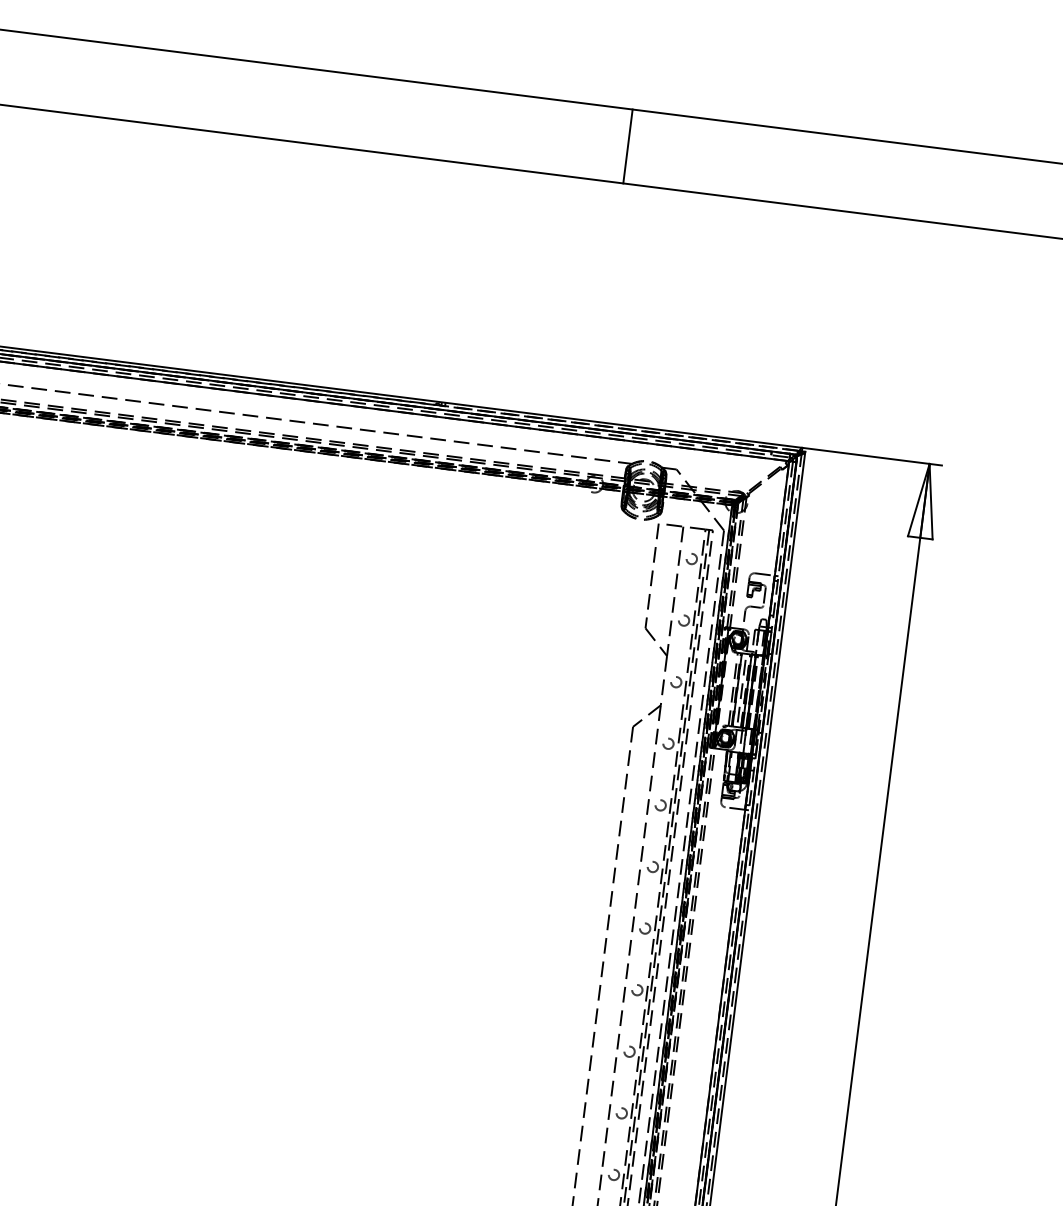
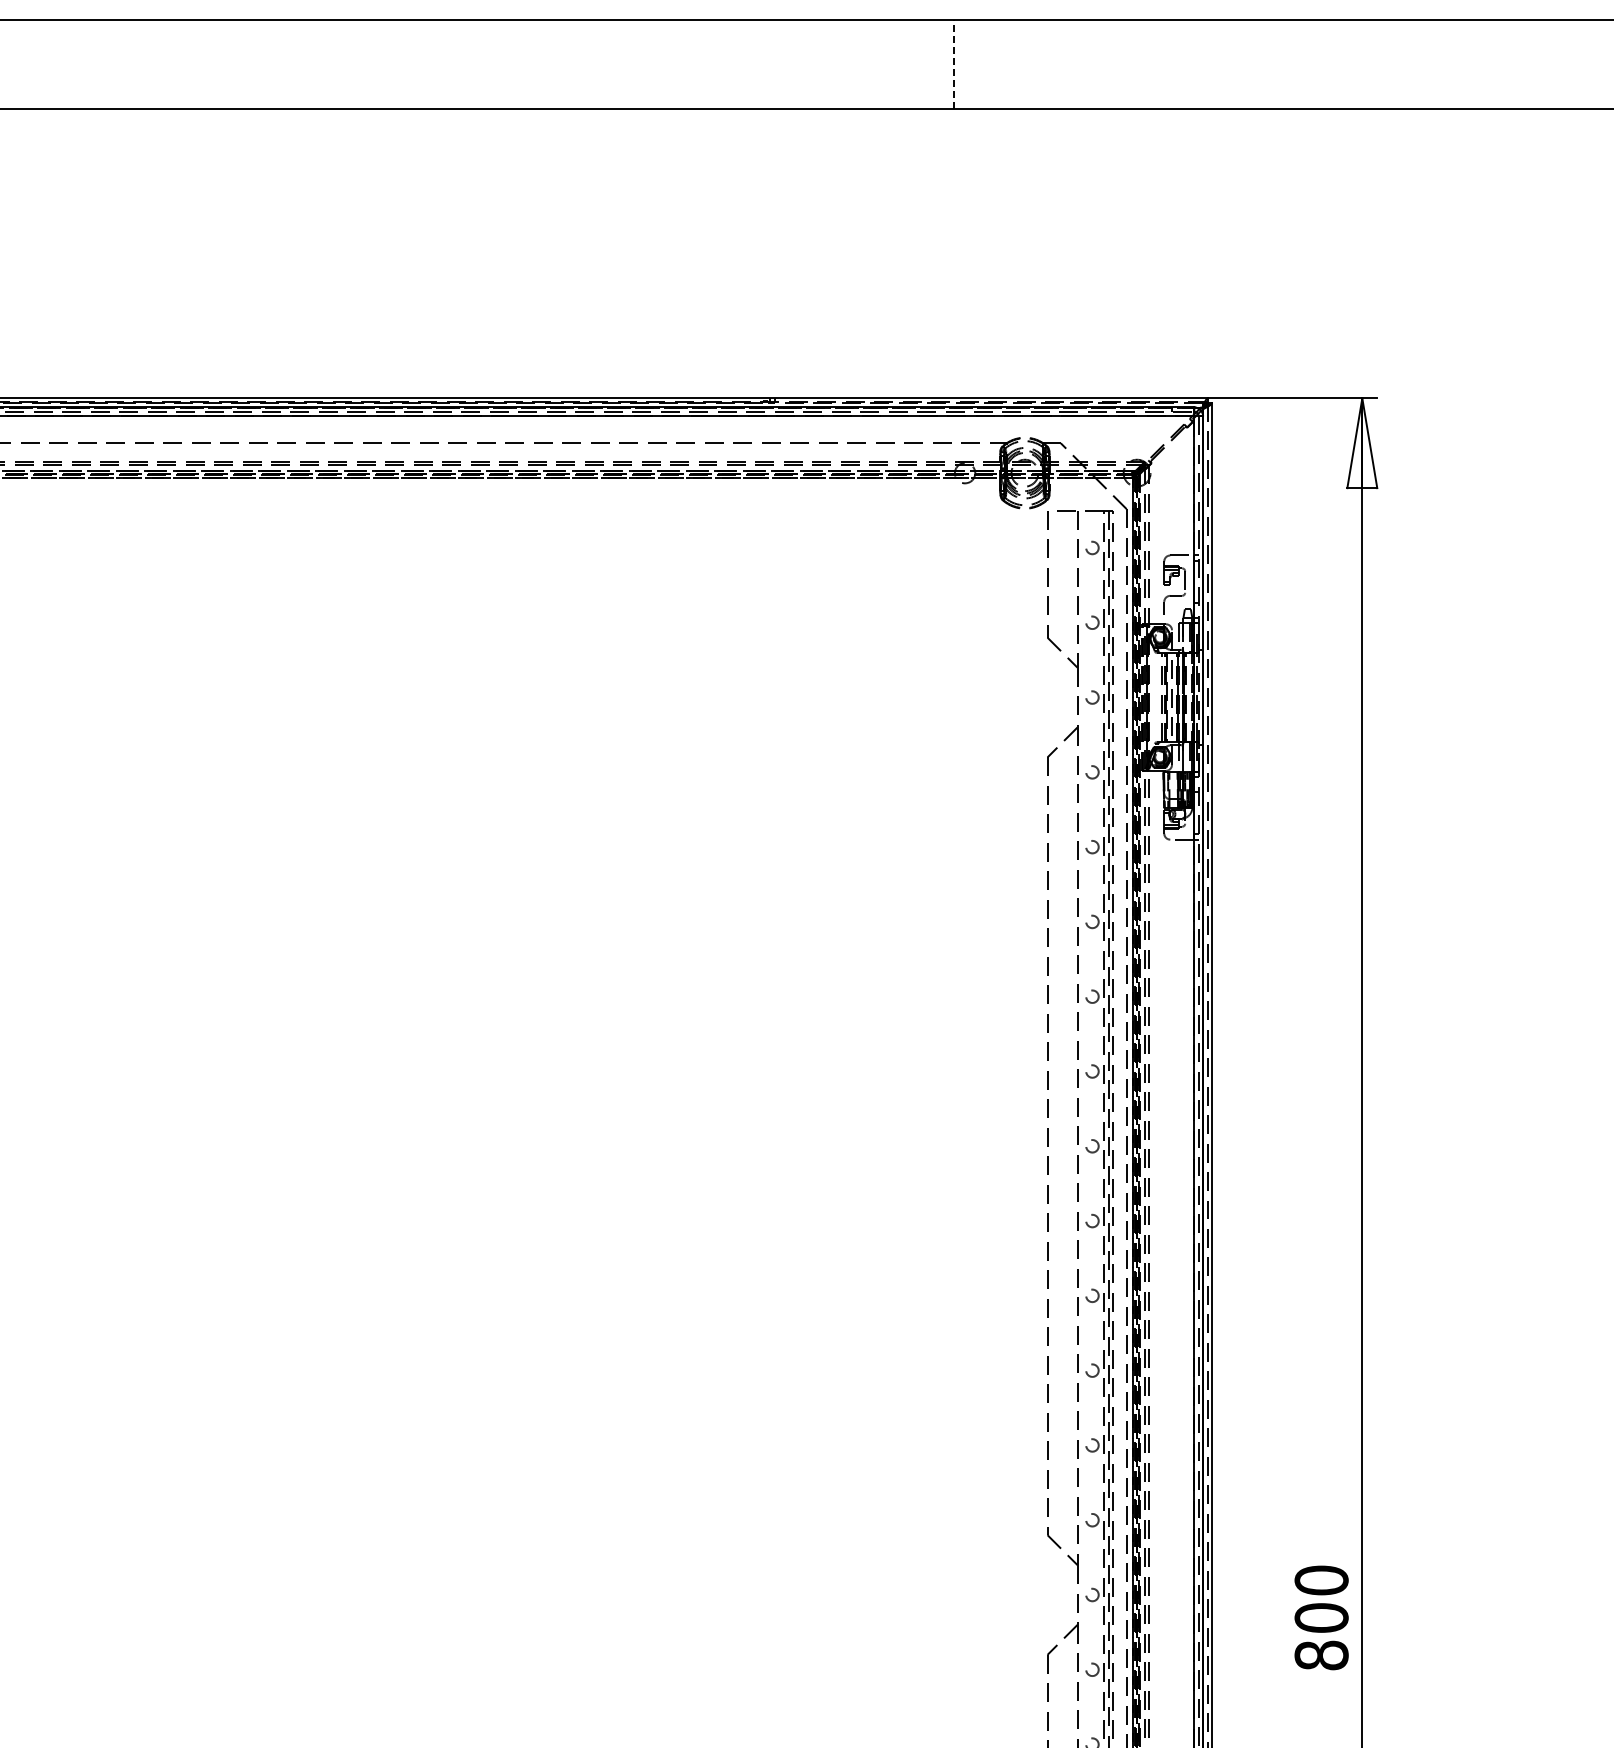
line: (627, 146) -> (953, 64), solid -> dashed

